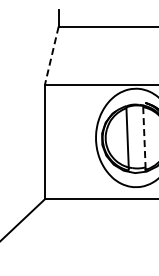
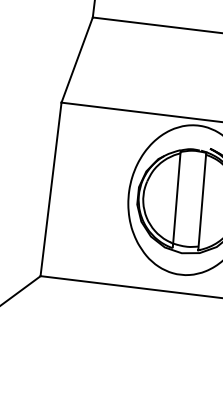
line: (51, 55) -> (76, 59), dashed -> solid
line: (144, 138) -> (202, 202), dashed -> solid

